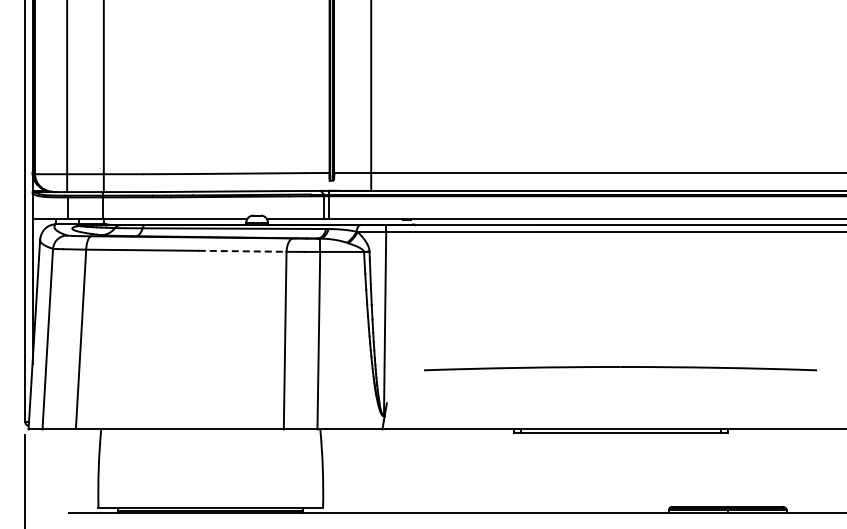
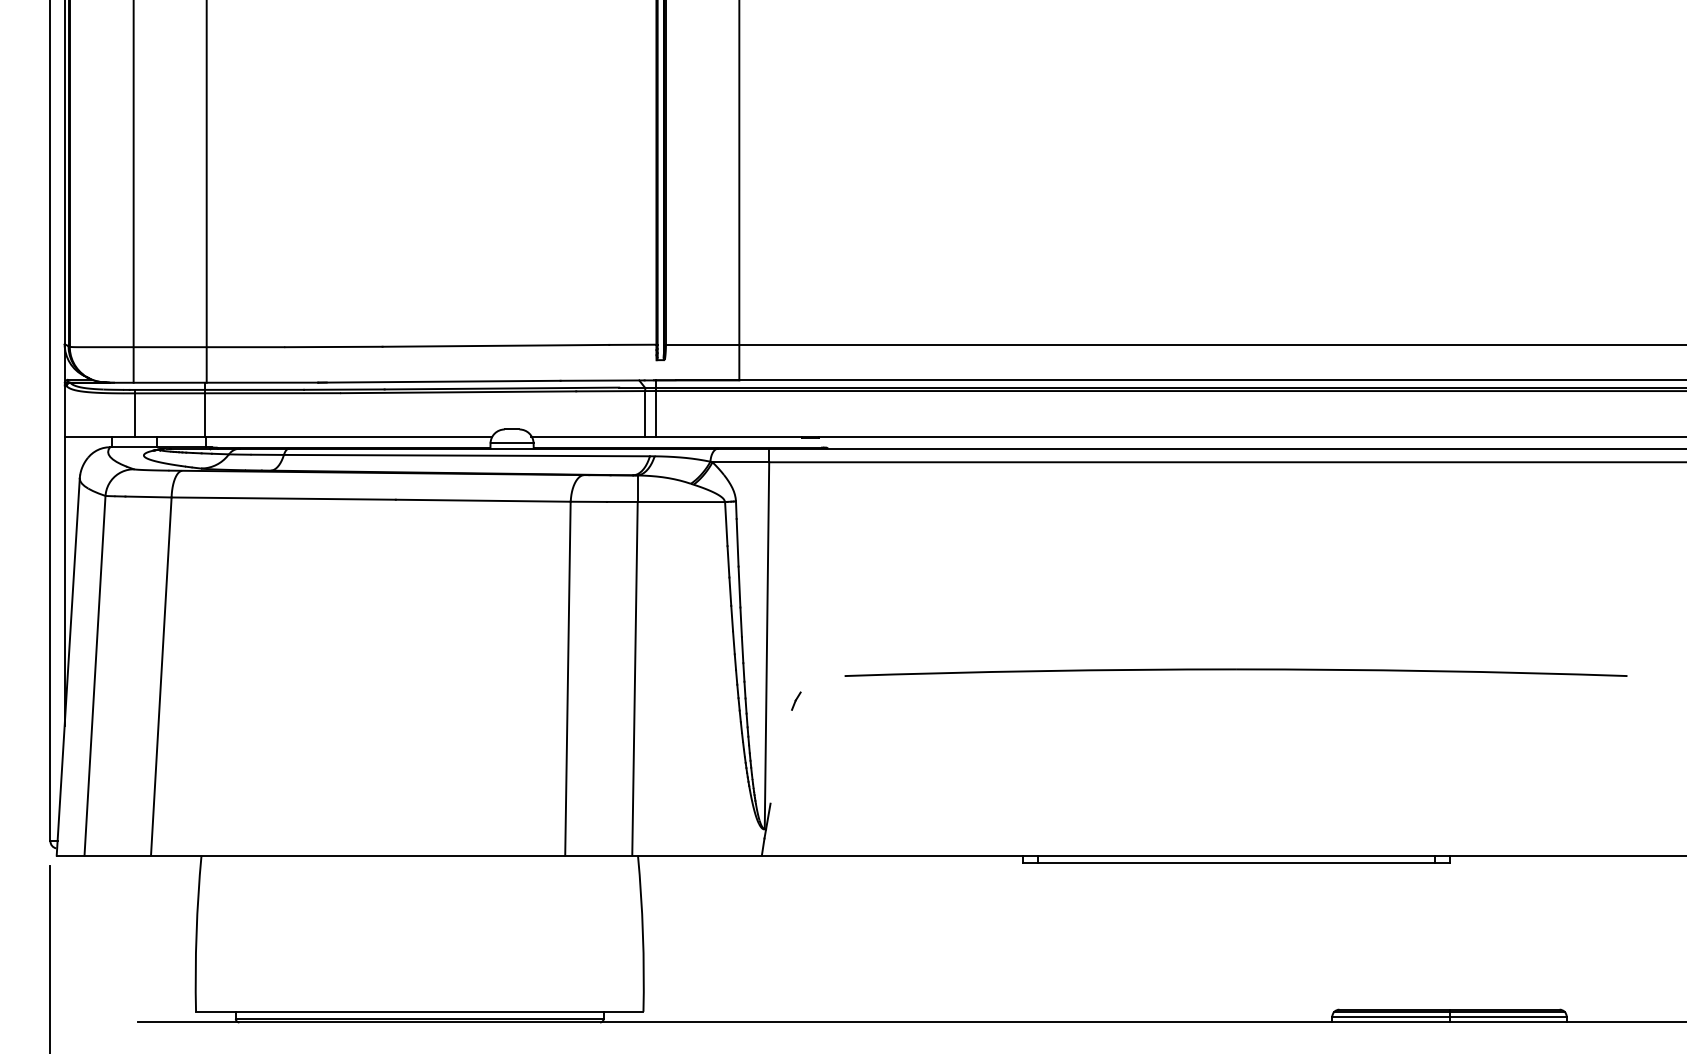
line: (242, 251) -> (482, 501), dashed -> solid
part: (399, 351) -> (795, 700), added
part: (620, 368) -> (1235, 672), moved

